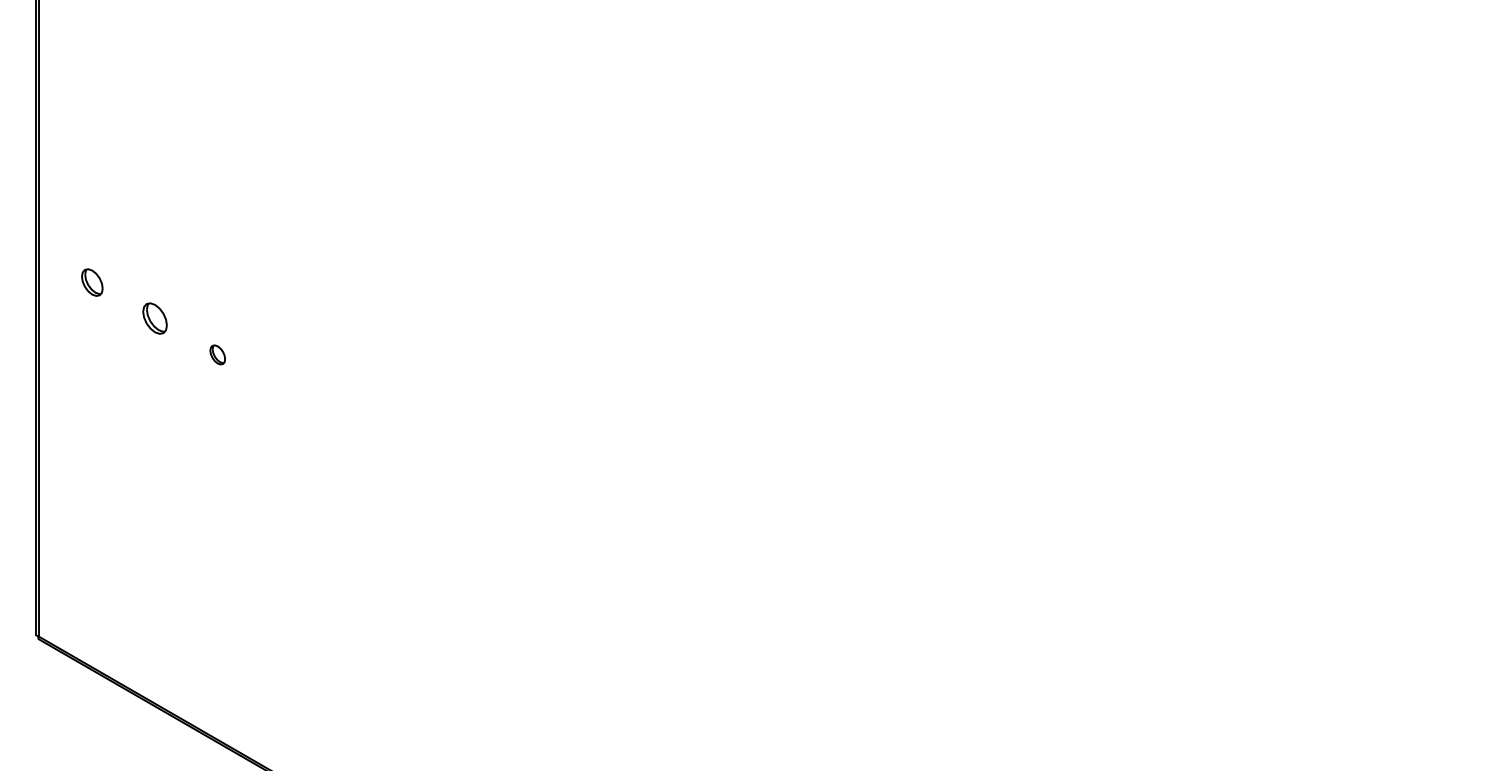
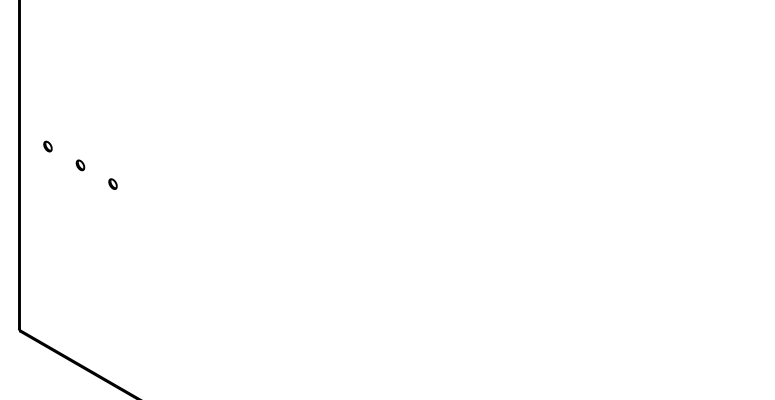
part: (91, 282) -> (47, 146), size x0.71
part: (155, 318) -> (80, 165), size x0.62

